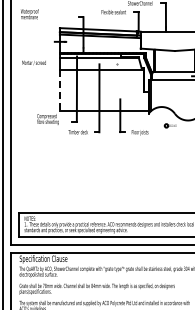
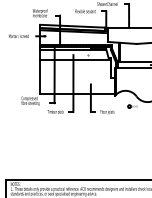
text: (29, 14) -> (40, 13), moved
text: (33, 62) -> (18, 36), moved
line: (59, 91) -> (40, 77), dashed -> solid

